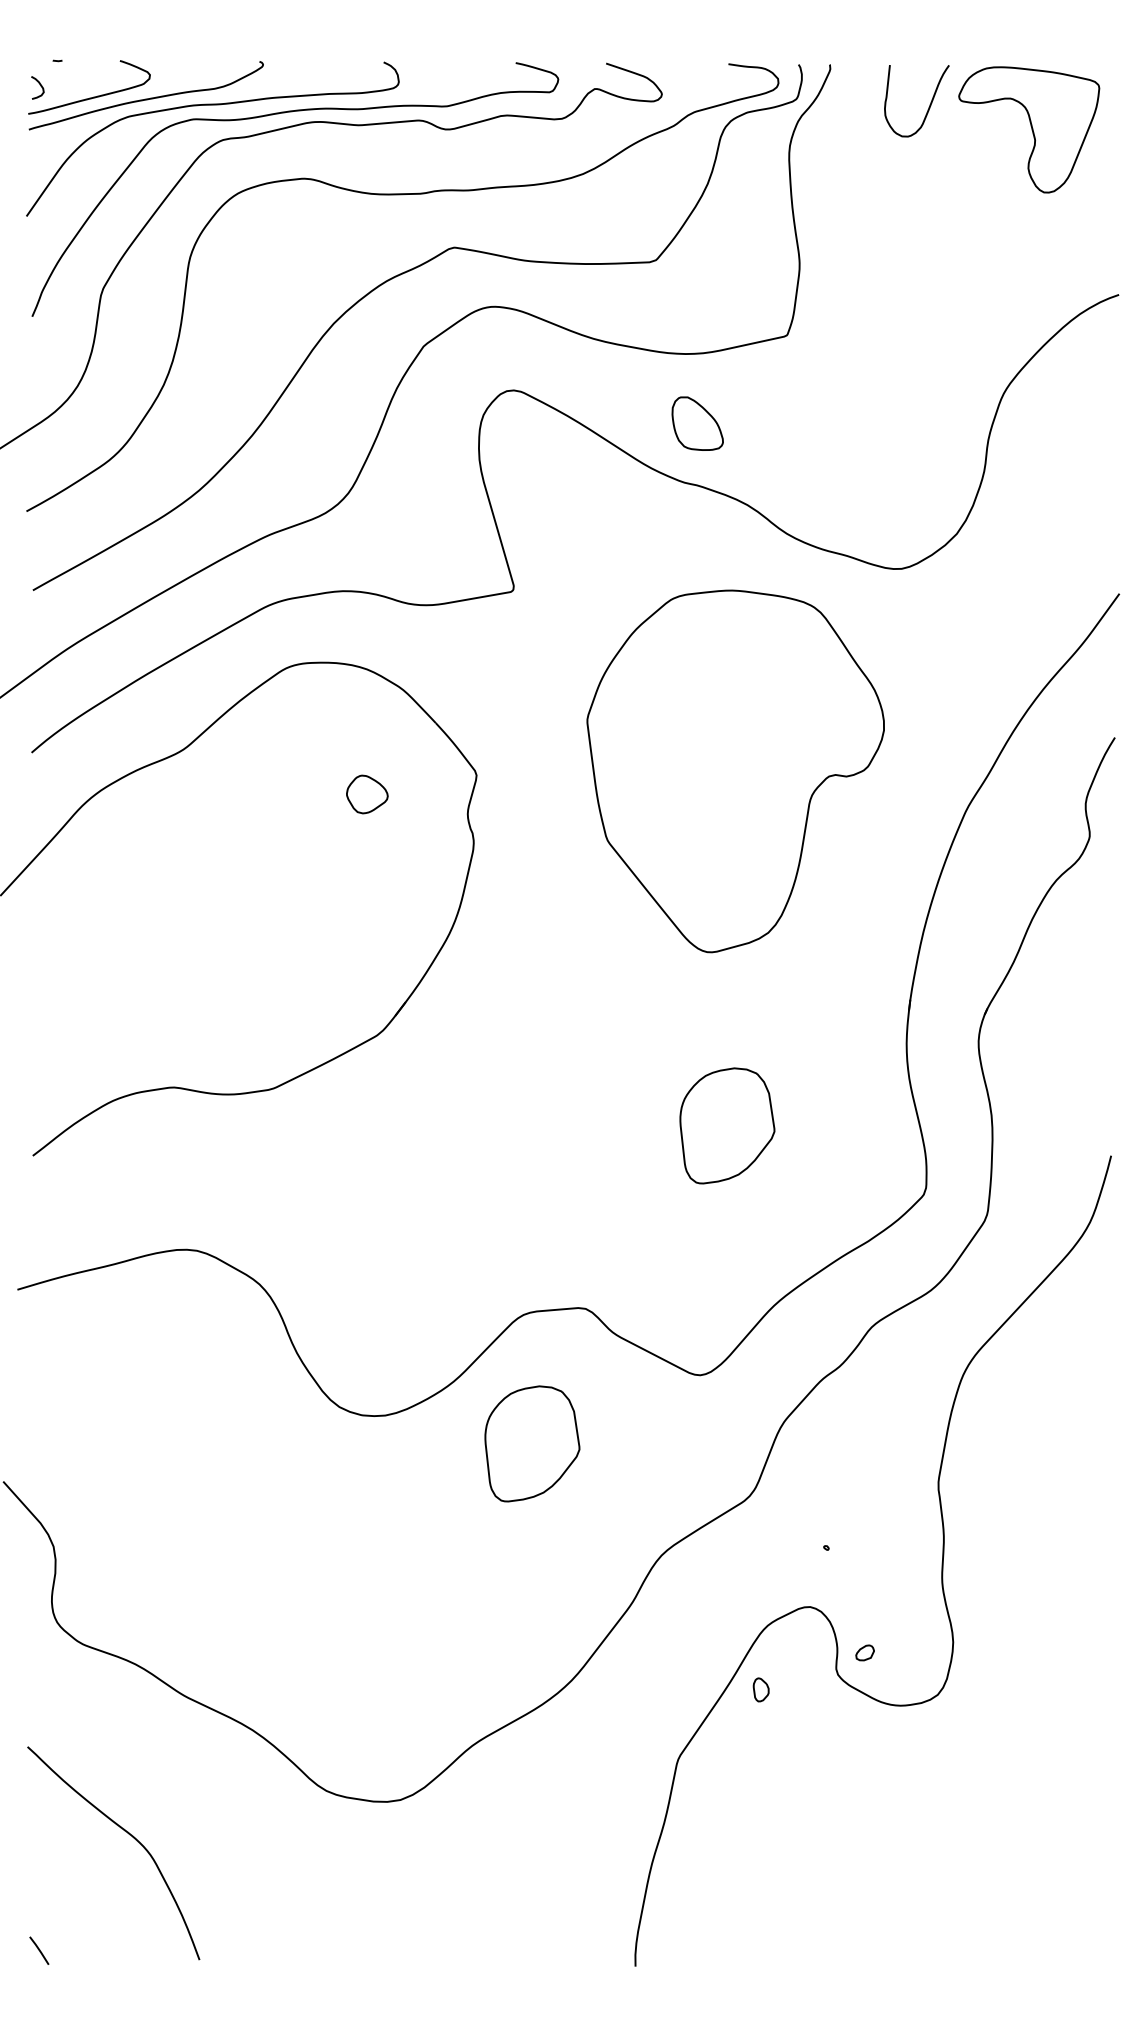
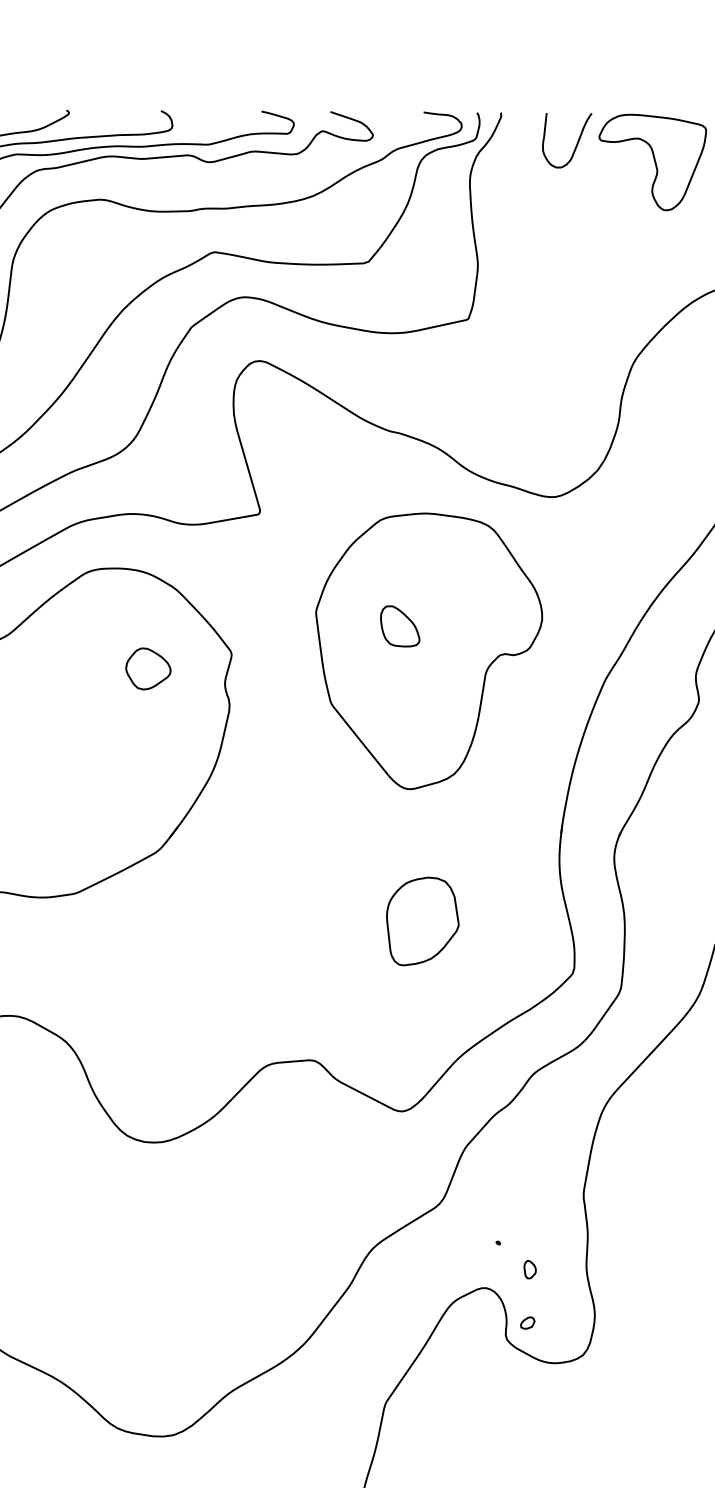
part: (697, 423) -> (400, 626), moved
part: (367, 794) -> (148, 668), size x1.43
part: (532, 1443) -> (274, 1163), removed
part: (760, 1689) -> (529, 1269), moved

